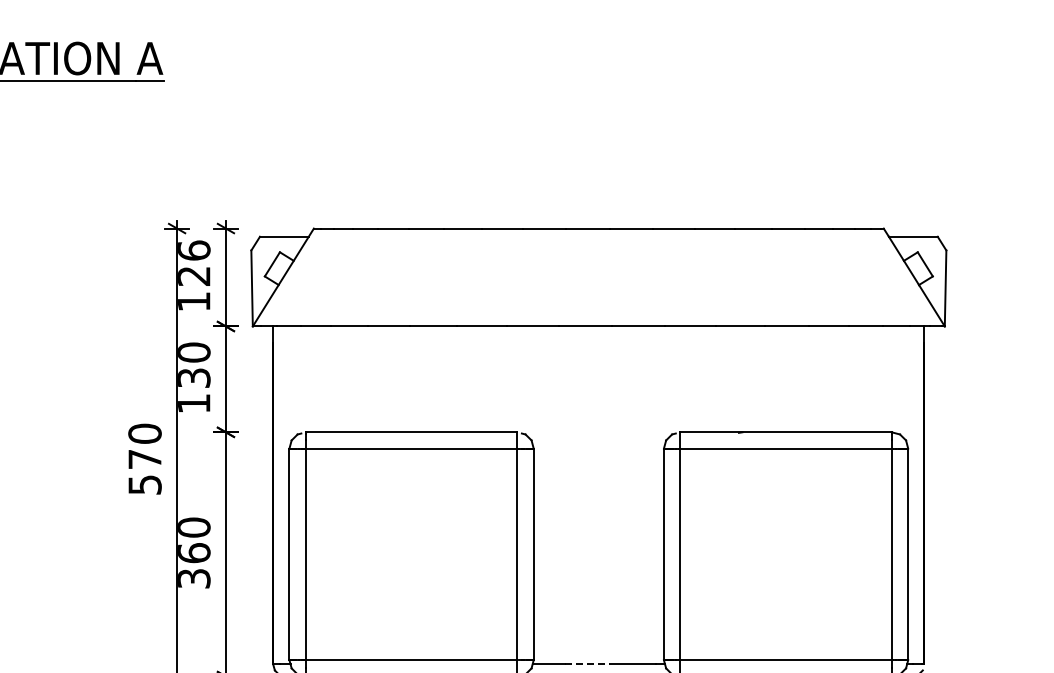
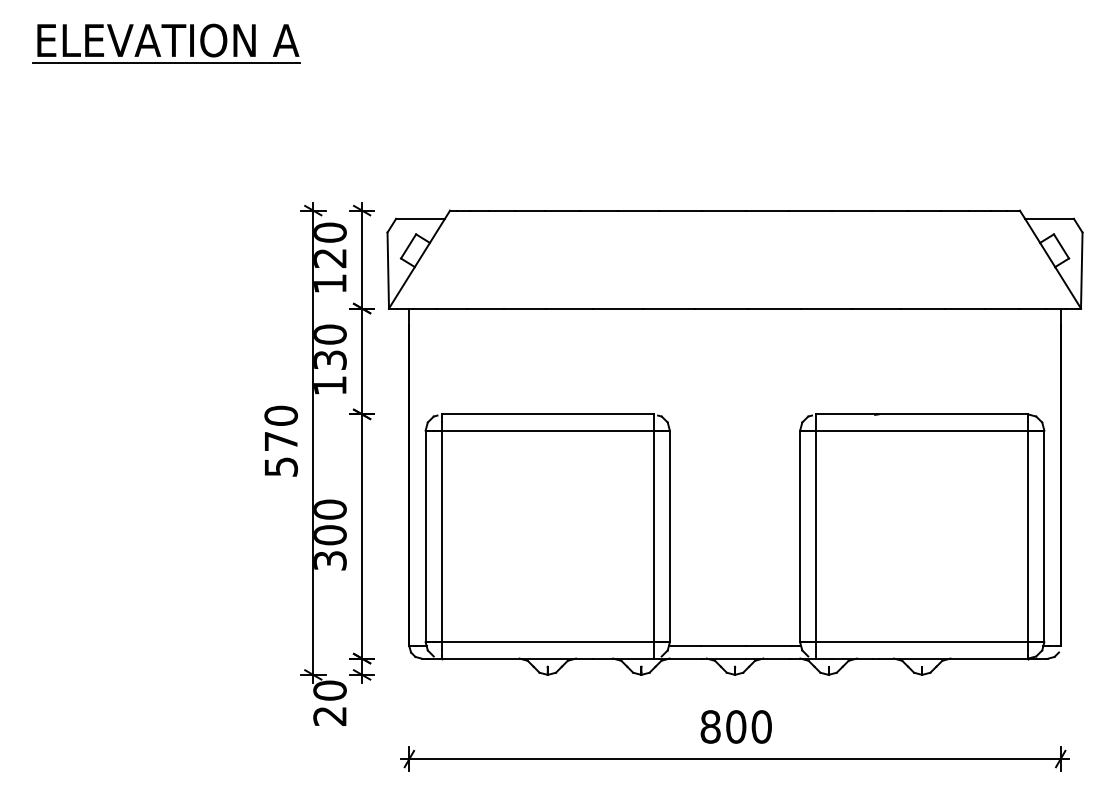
text: (194, 250) -> (330, 232), 126 -> 120
text: (194, 553) -> (330, 535), 360 -> 300
line: (587, 664) -> (723, 646), dashed -> solid

